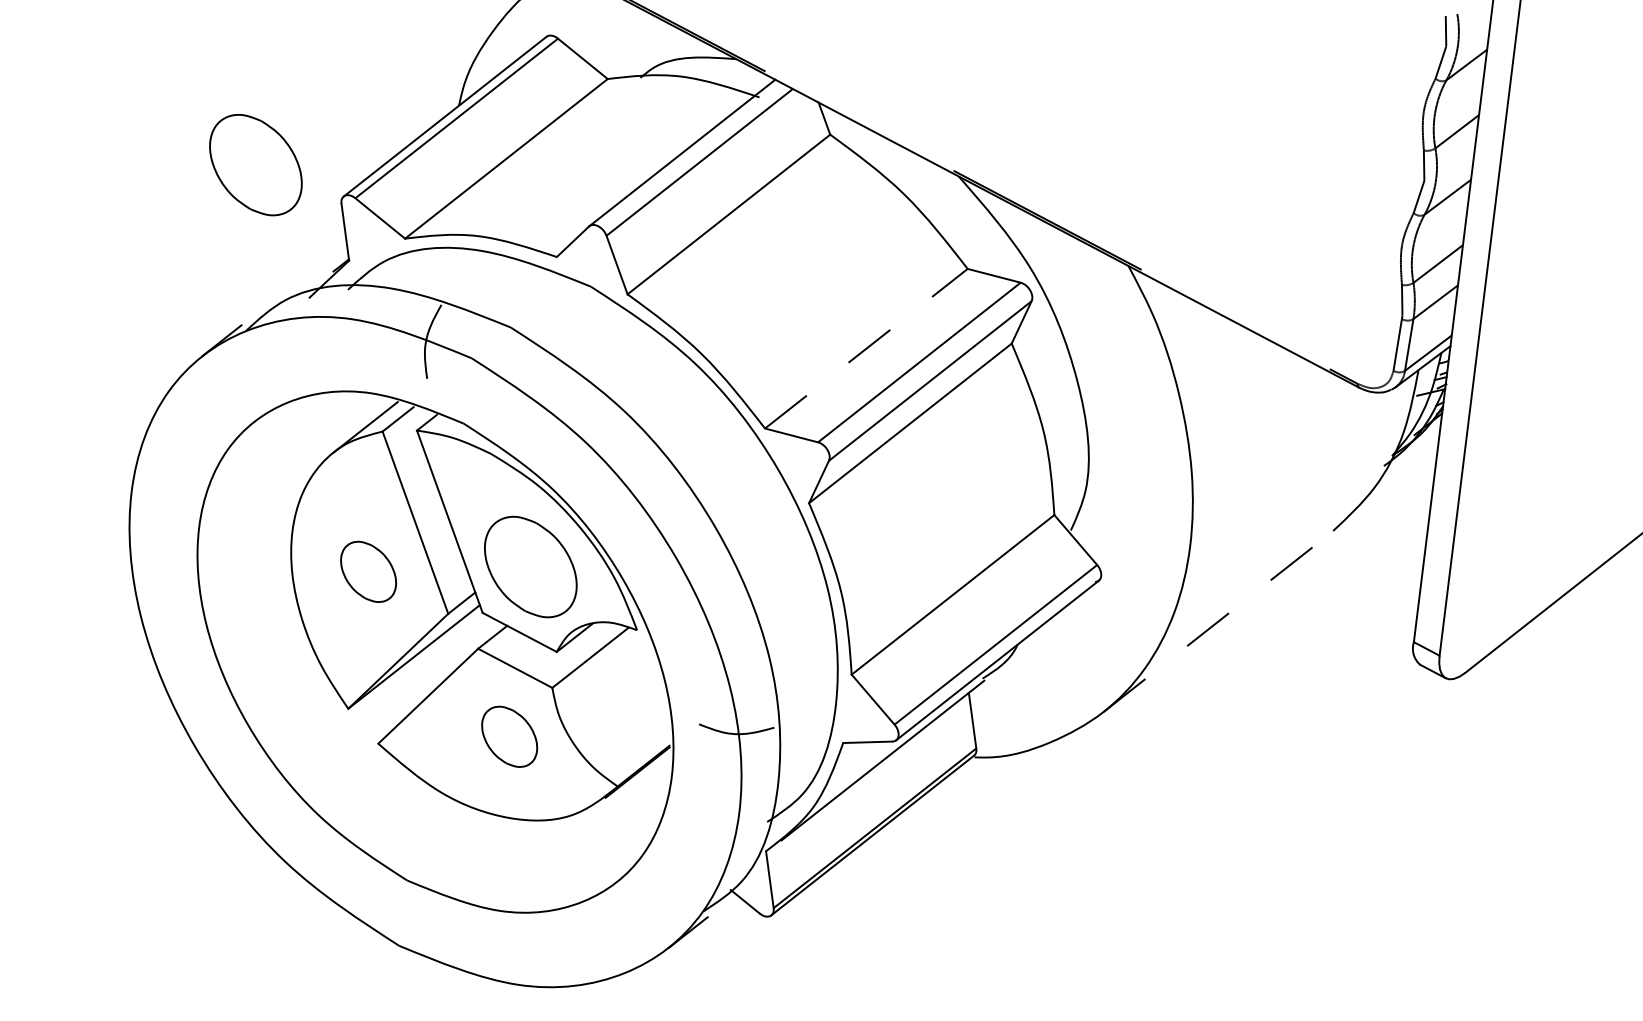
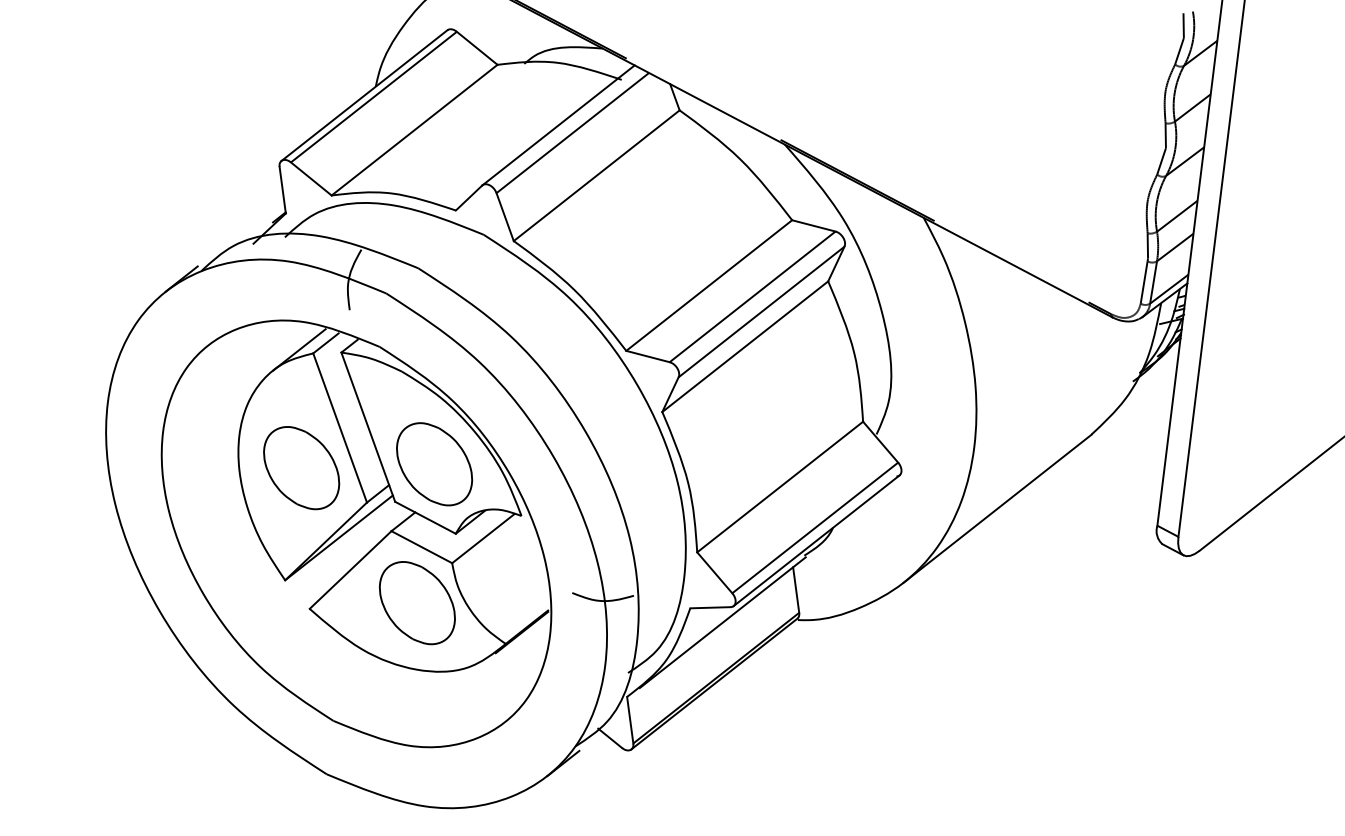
part: (255, 165) -> (209, 135), removed
line: (866, 348) -> (709, 285), dashed -> solid
part: (368, 572) -> (301, 468), size x1.67
line: (1218, 621) -> (997, 508), dashed -> solid
part: (508, 737) -> (416, 603), size x1.67

